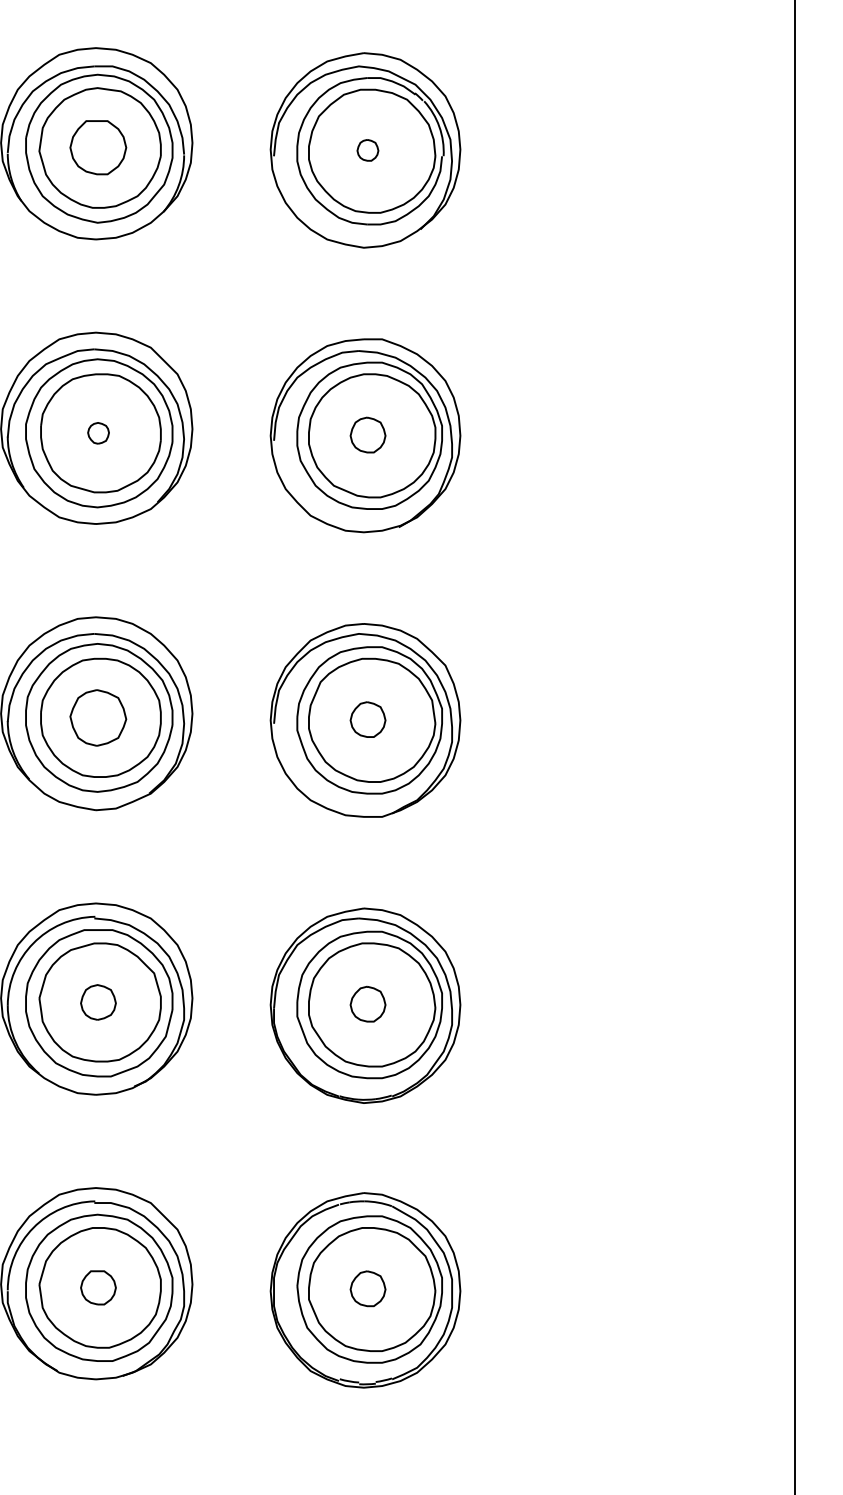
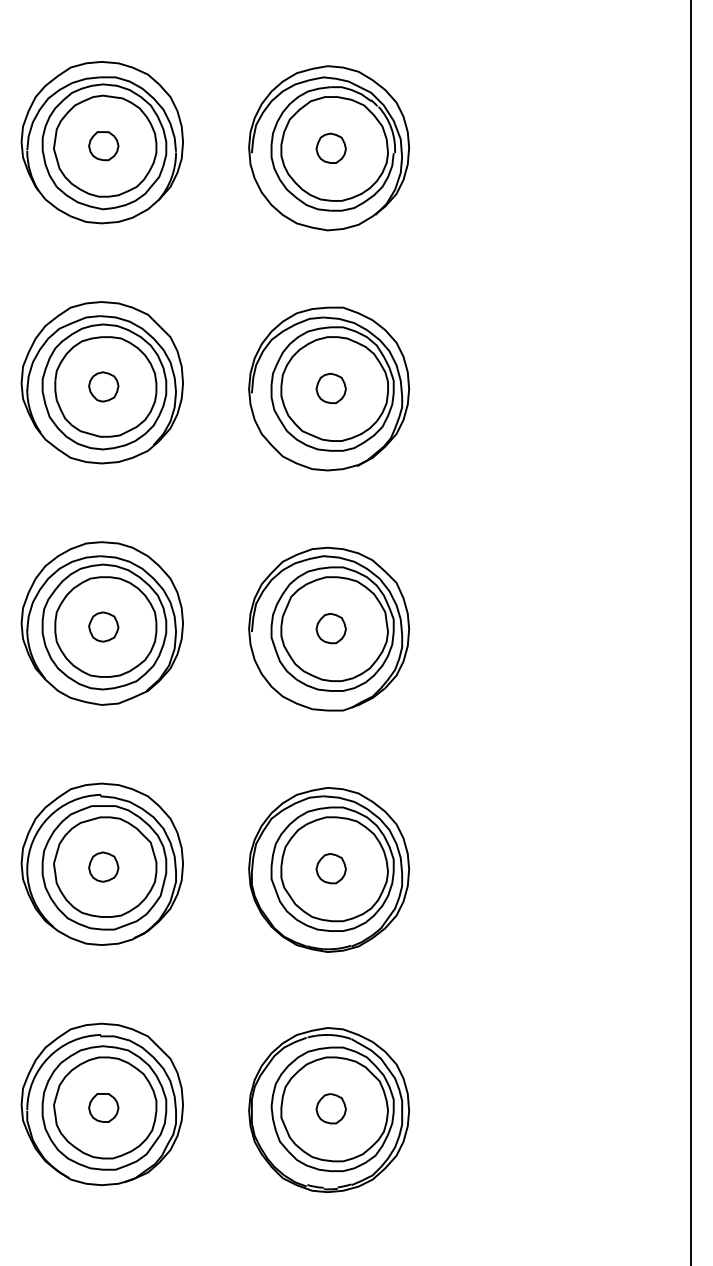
part: (98, 148) -> (103, 146), size x0.62
part: (367, 149) -> (330, 147), size x1.67
part: (98, 432) -> (103, 386), size x1.67
part: (98, 717) -> (103, 626), size x0.62

